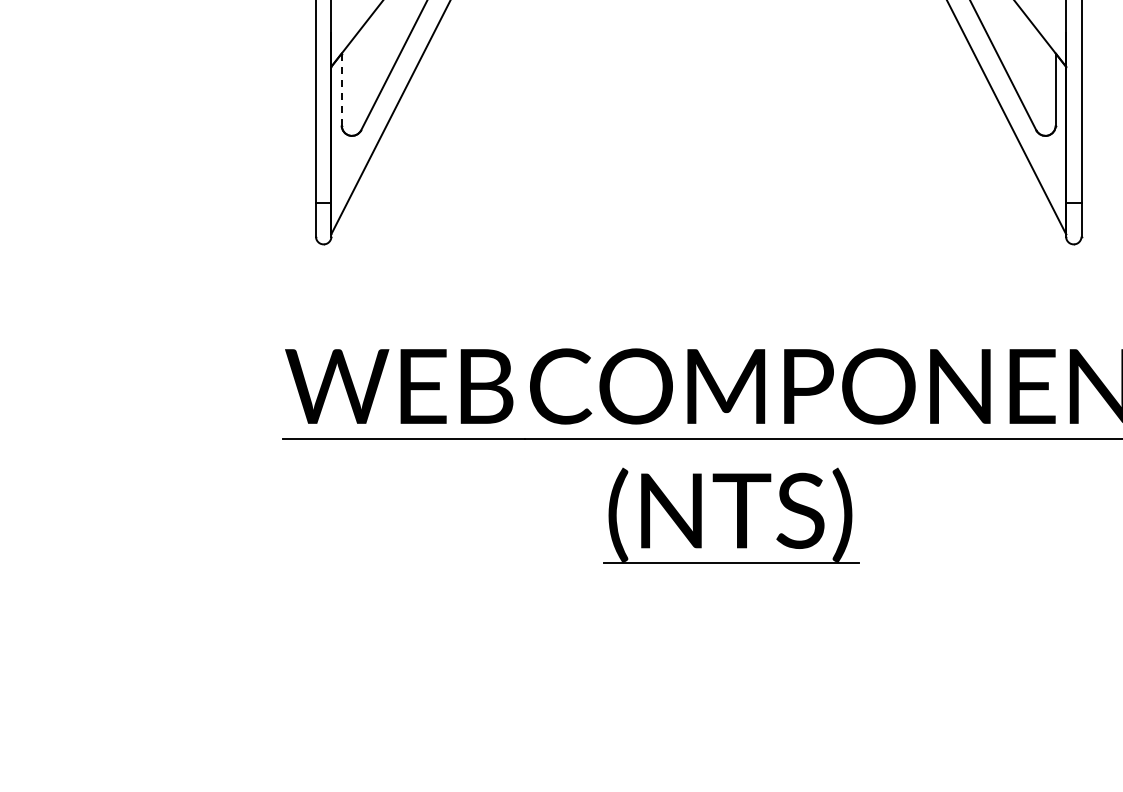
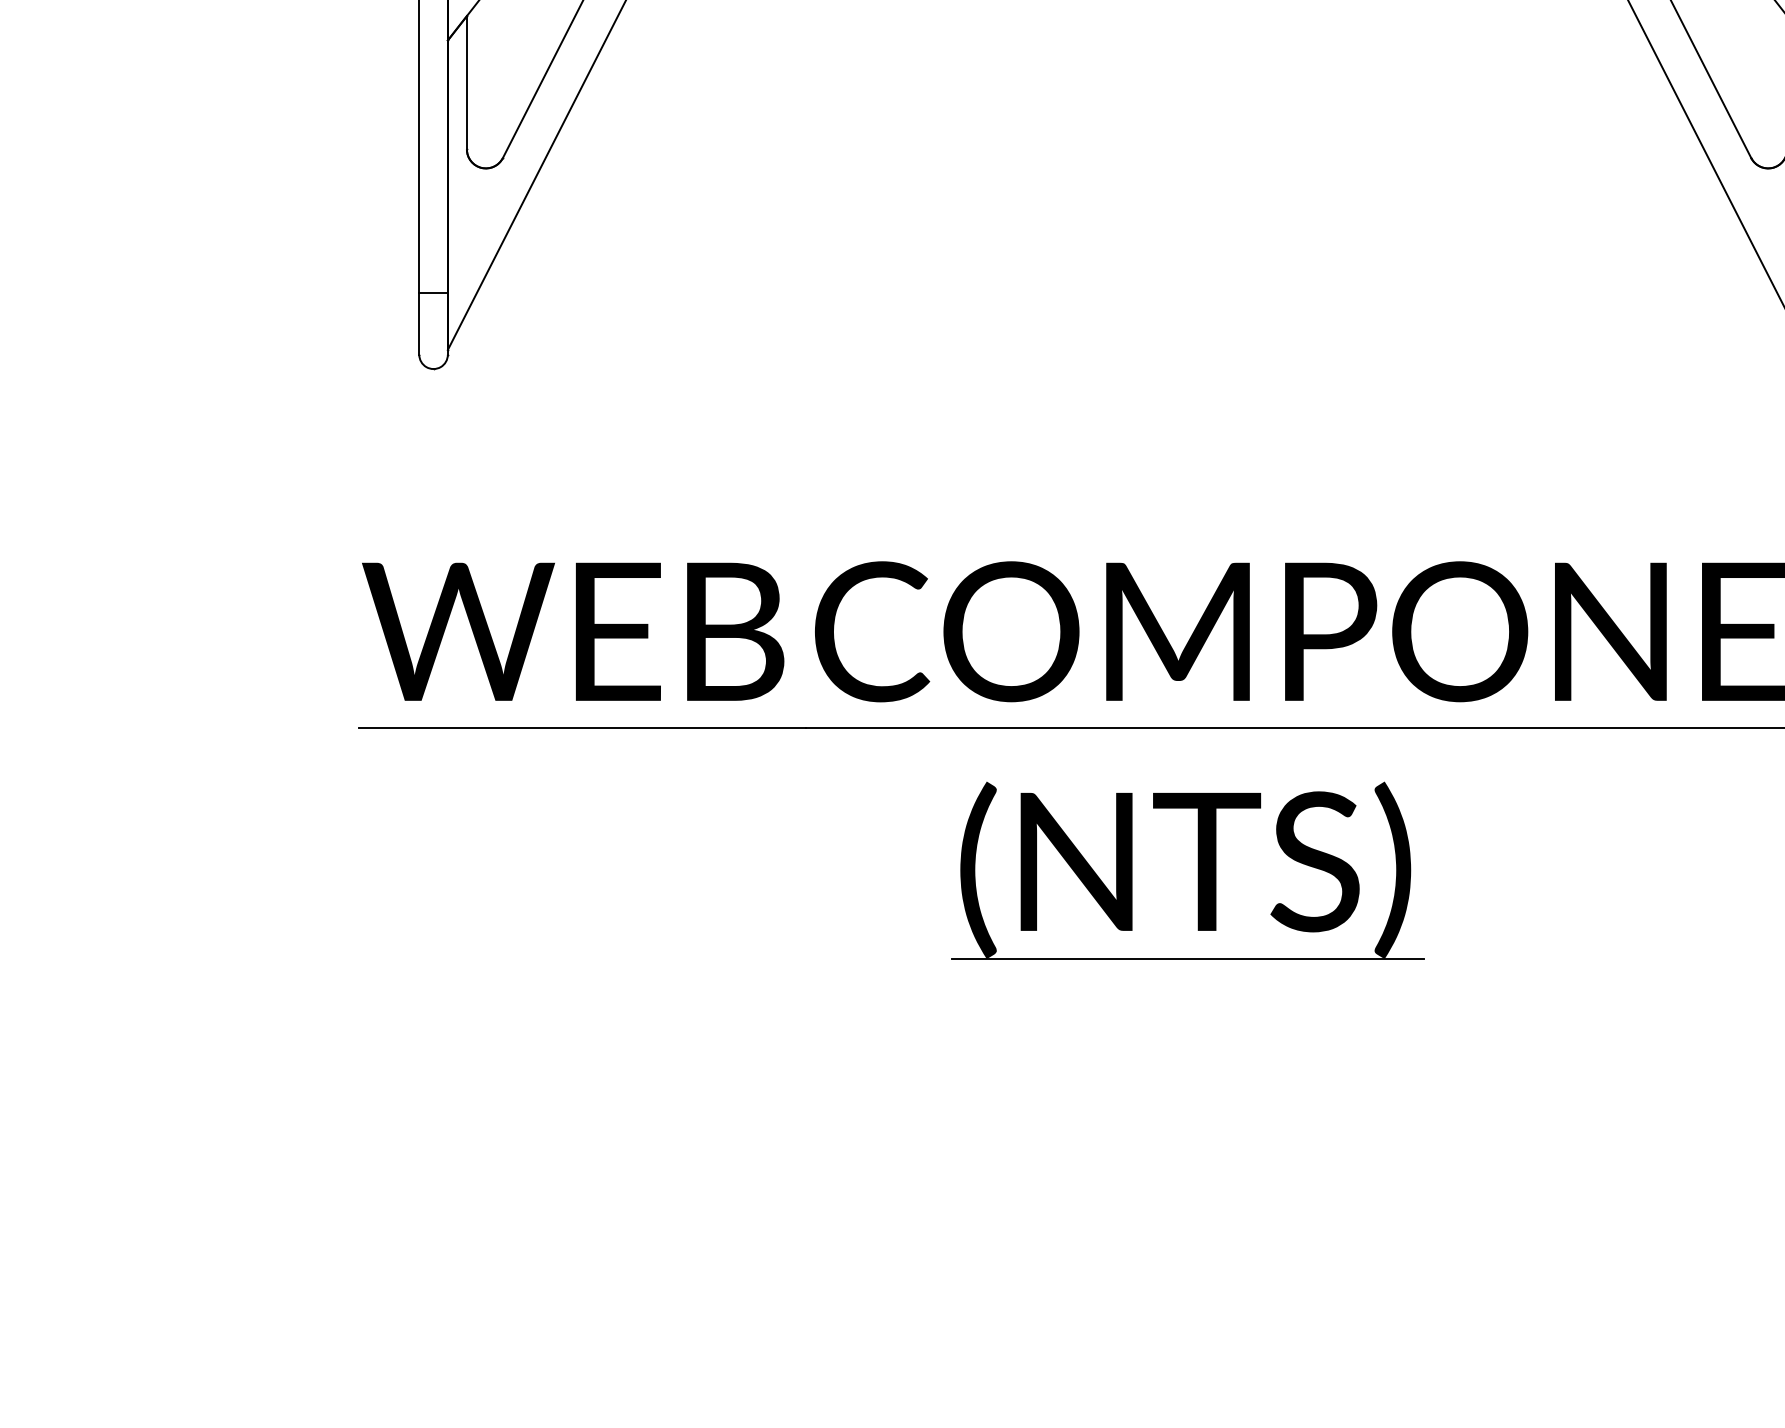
line: (341, 89) -> (466, 82), dashed -> solid

